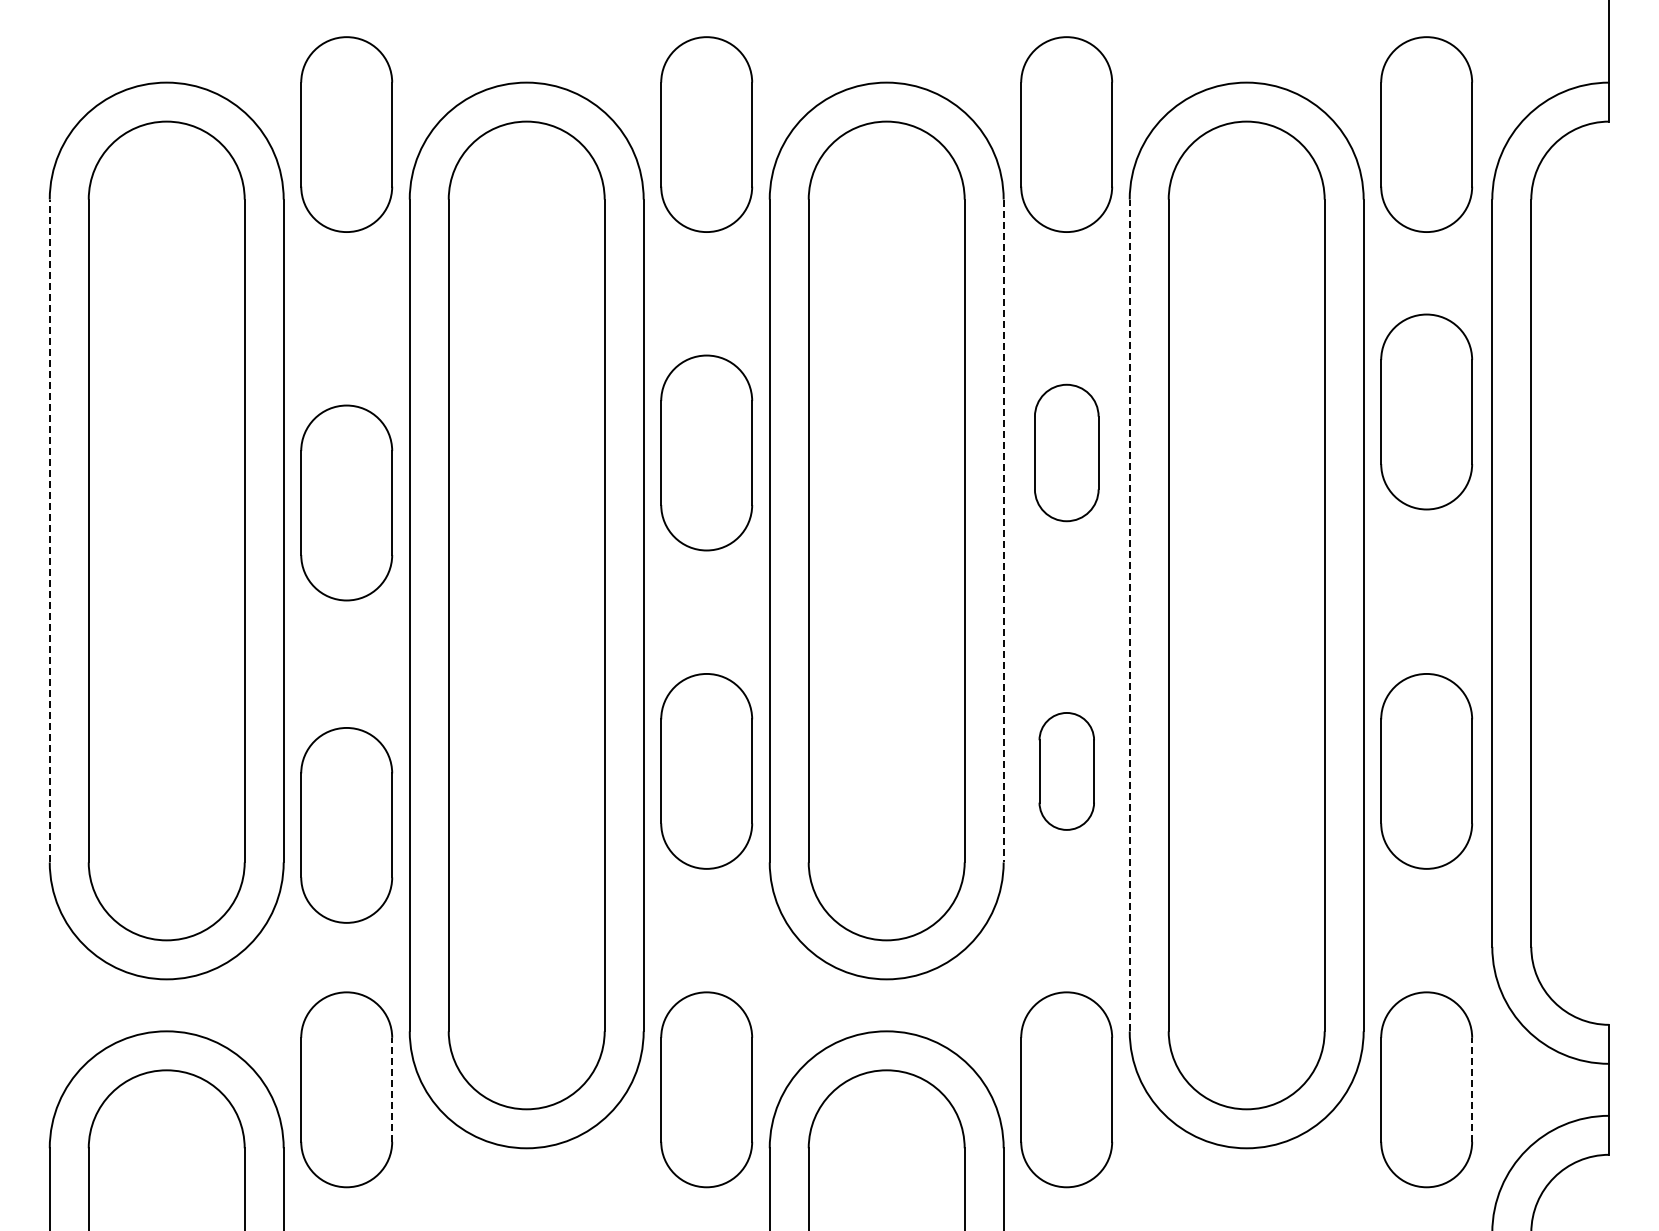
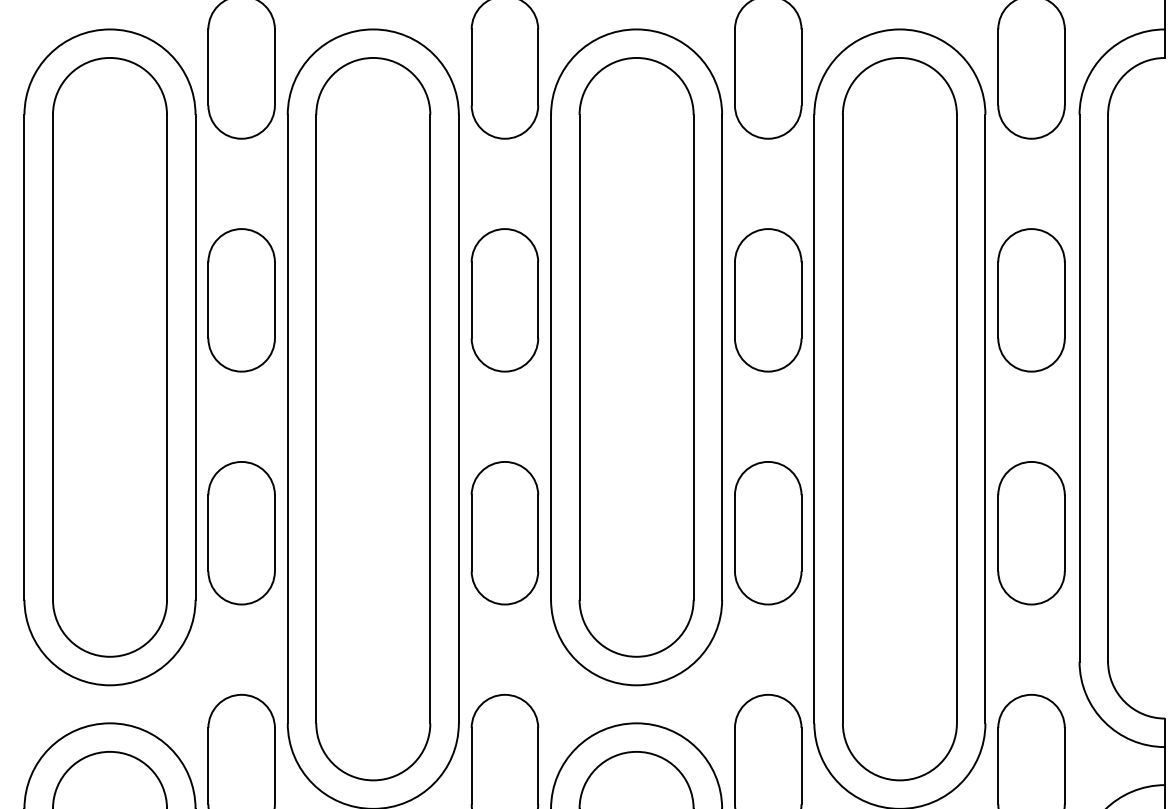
part: (1426, 411) -> (1031, 299), moved
part: (1066, 452) -> (768, 299), size x1.43
part: (346, 502) -> (241, 299), moved
line: (49, 530) -> (24, 357), dashed -> solid
line: (1003, 531) -> (722, 357), dashed -> solid
line: (1129, 615) -> (814, 419), dashed -> solid
part: (1066, 771) -> (768, 533), size x1.67
part: (346, 825) -> (241, 533), moved
line: (392, 1089) -> (275, 765), dashed -> solid
line: (1472, 1089) -> (1065, 765), dashed -> solid

